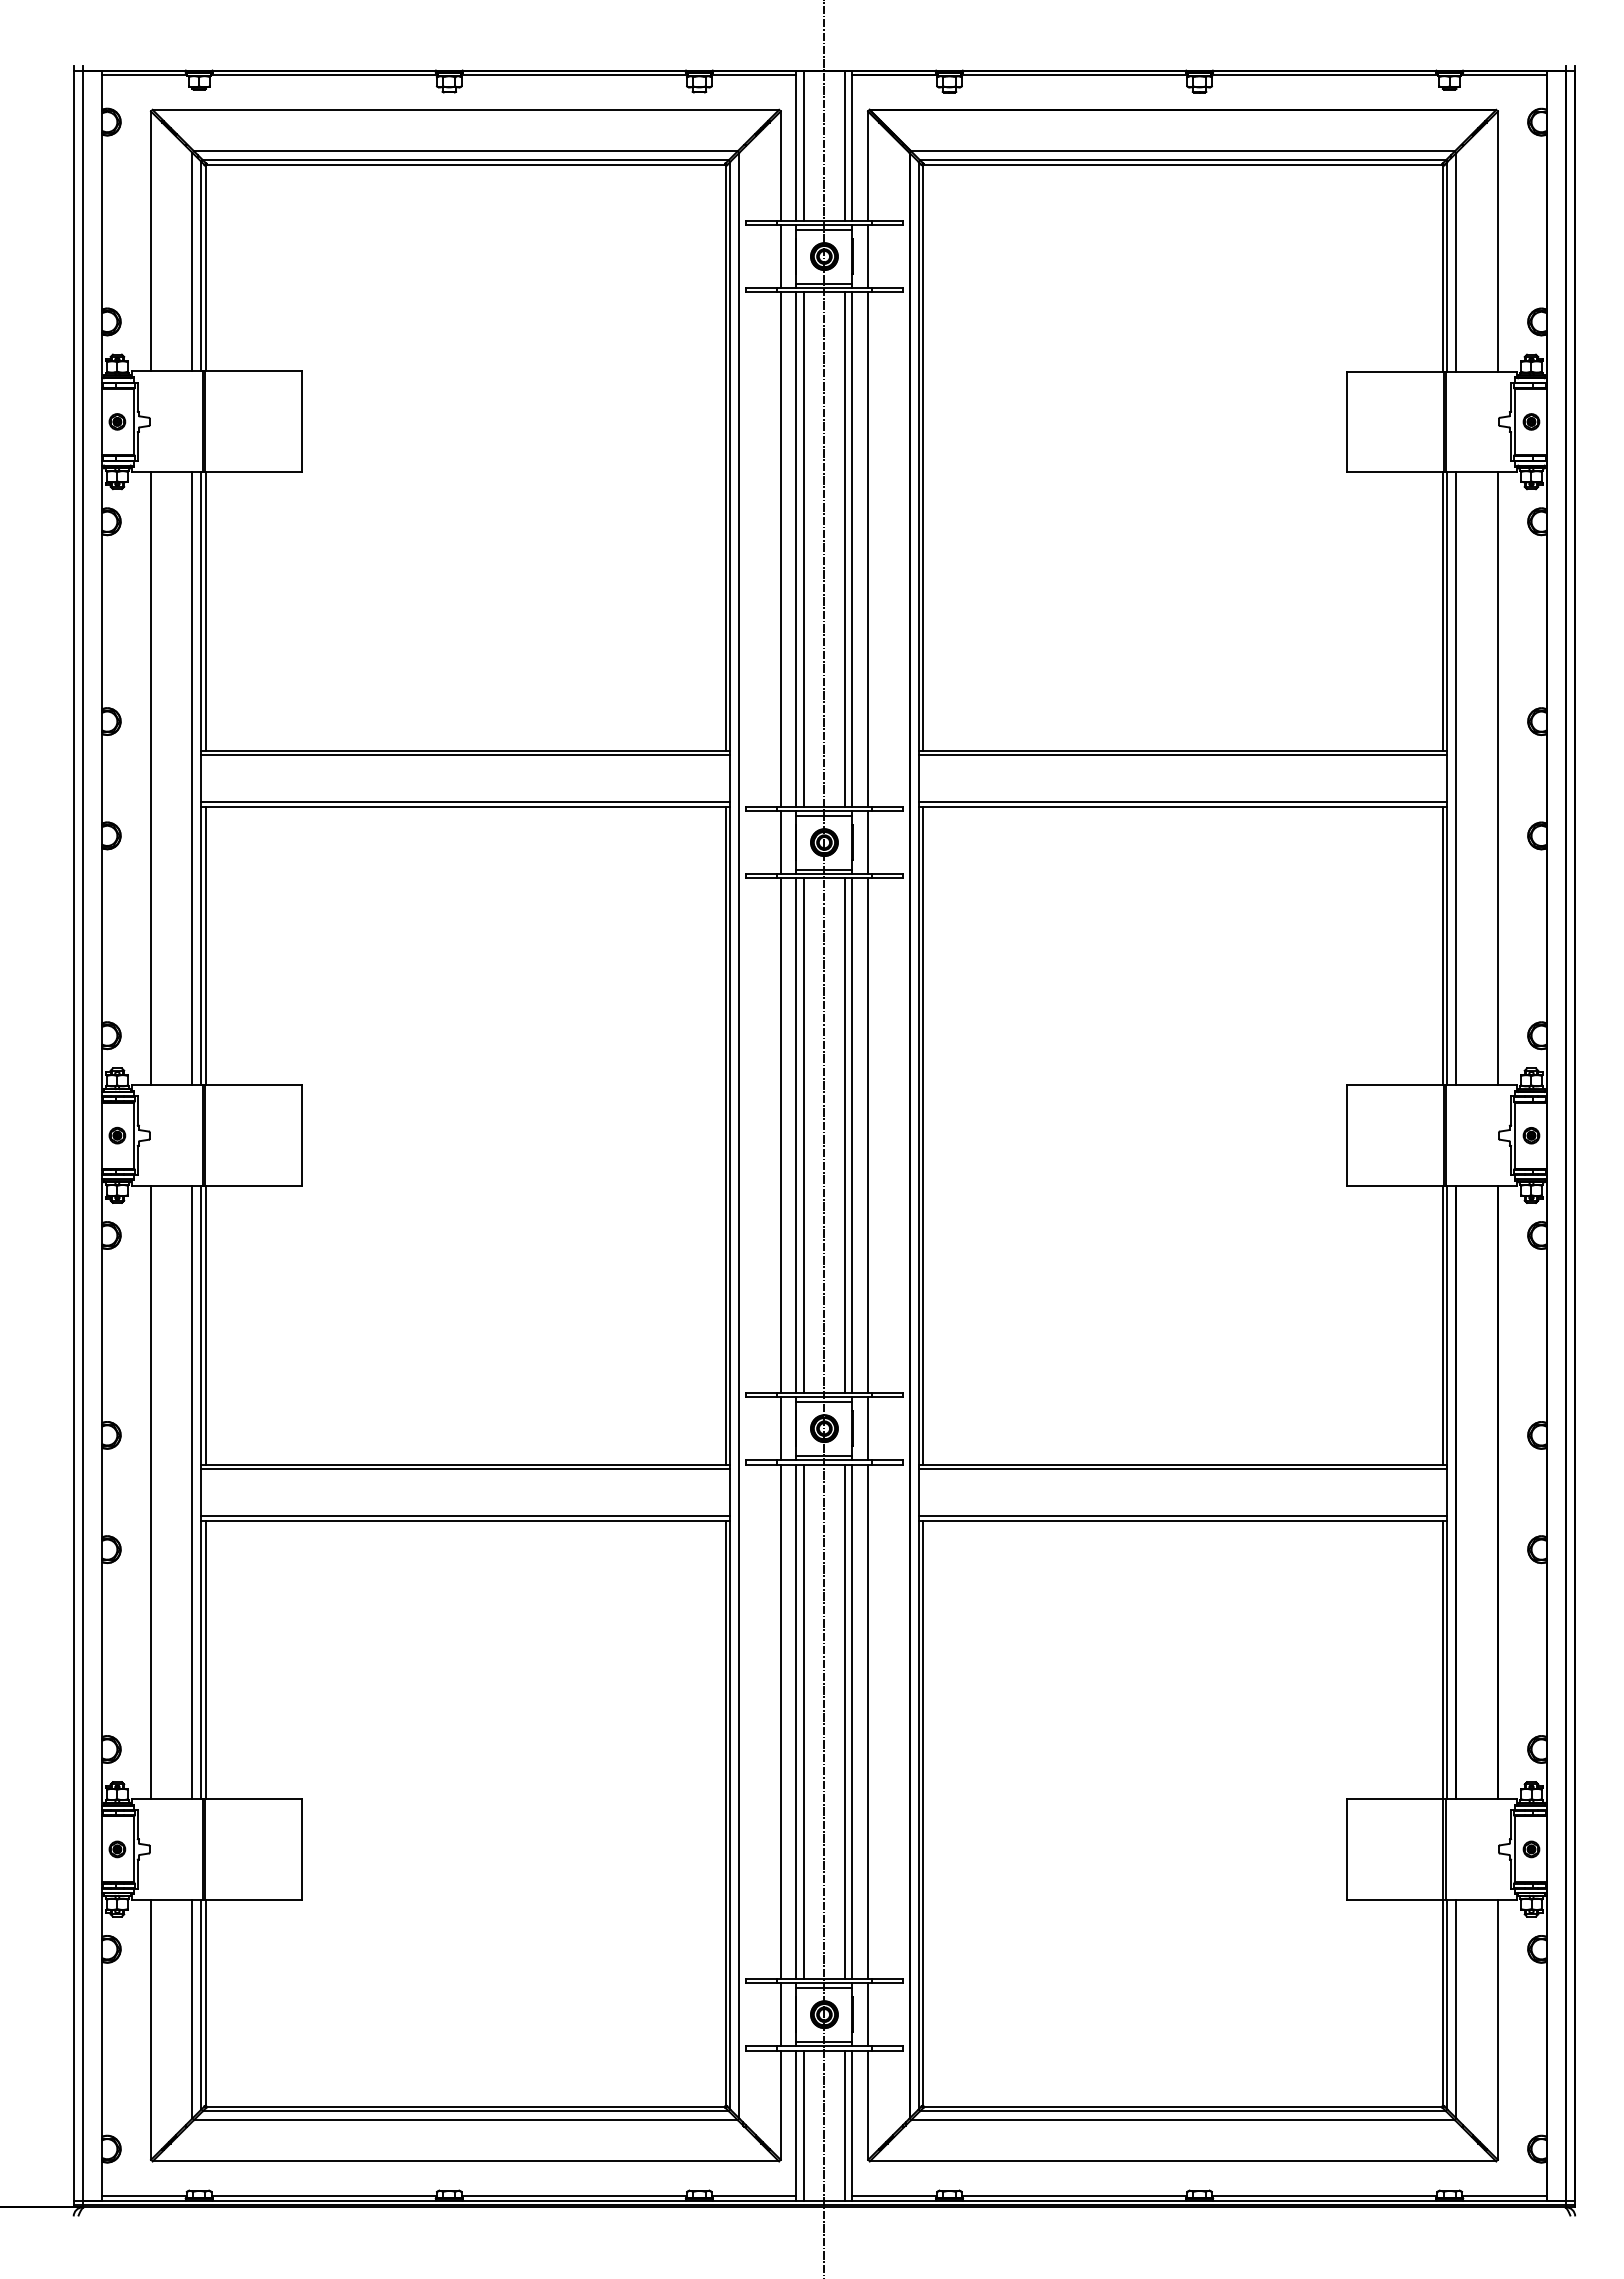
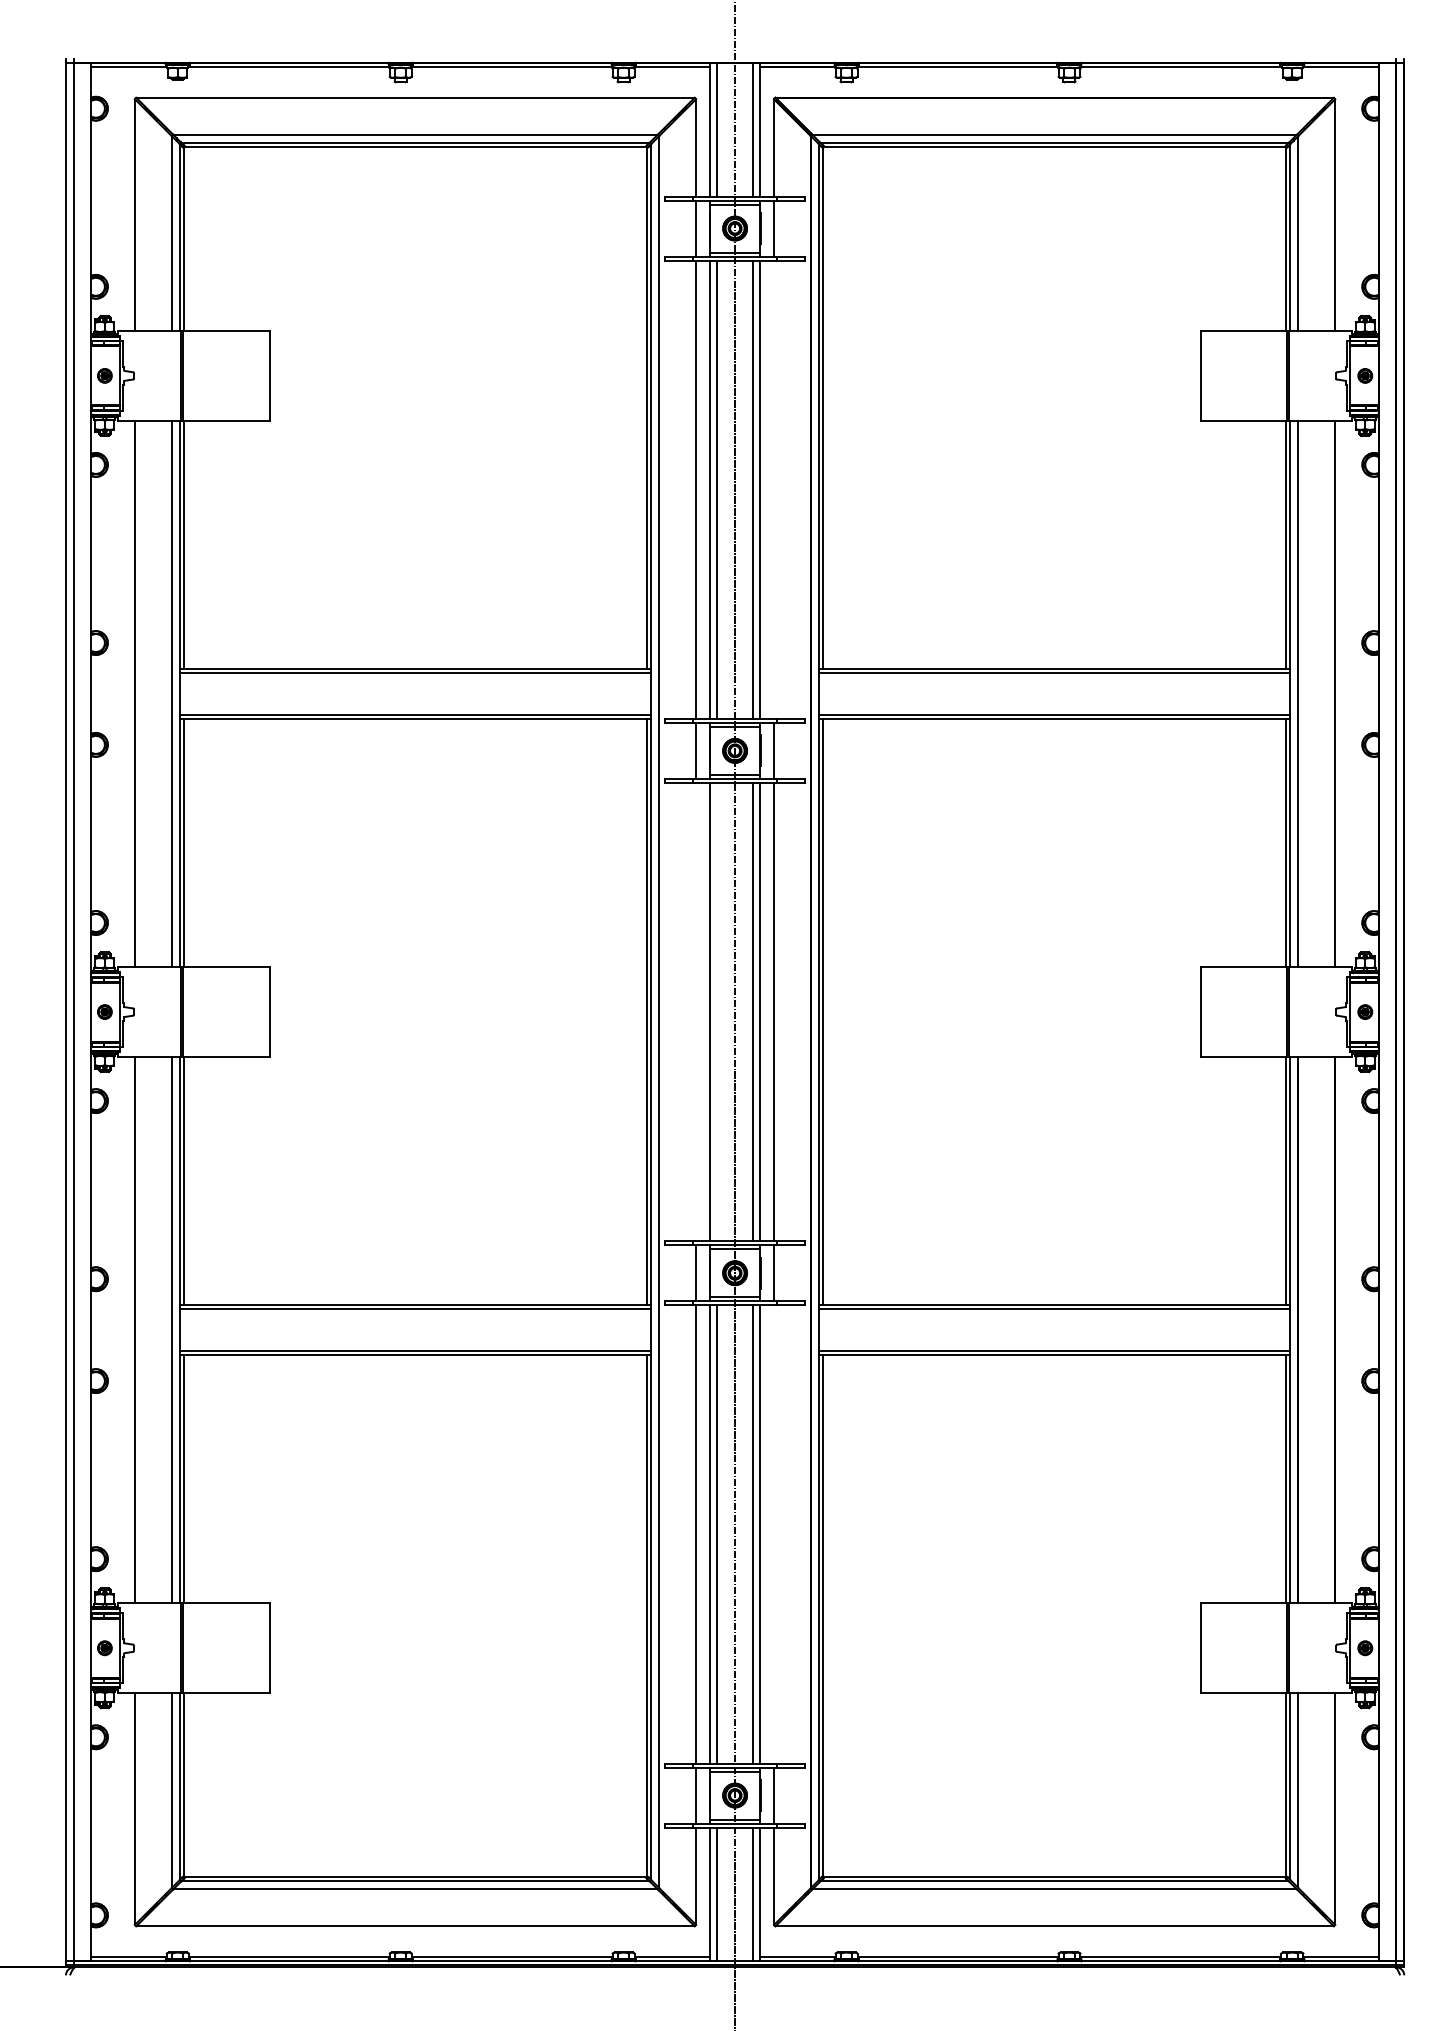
line: (868, 549) -> (774, 489), removed
line: (780, 1135) -> (695, 1011), removed
line: (804, 1135) -> (717, 1011), removed
line: (868, 1721) -> (774, 1534), removed

